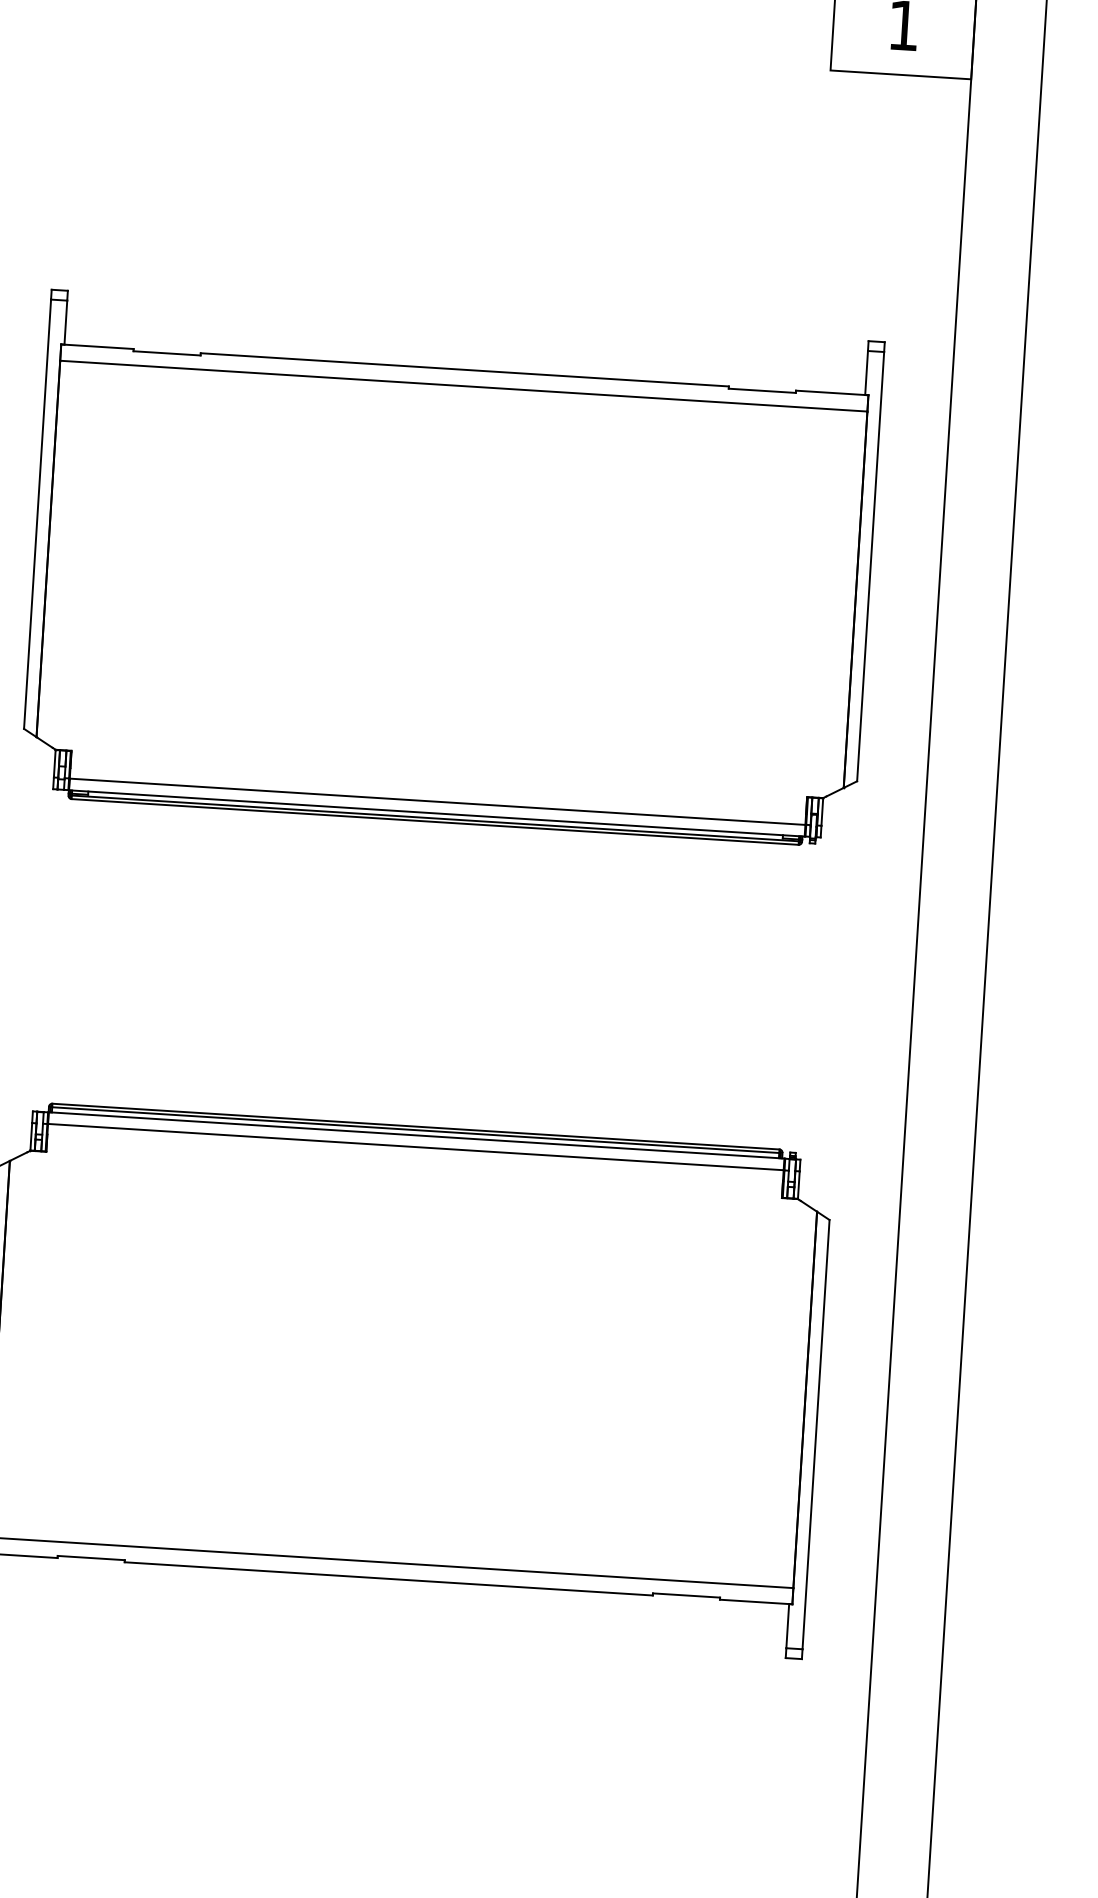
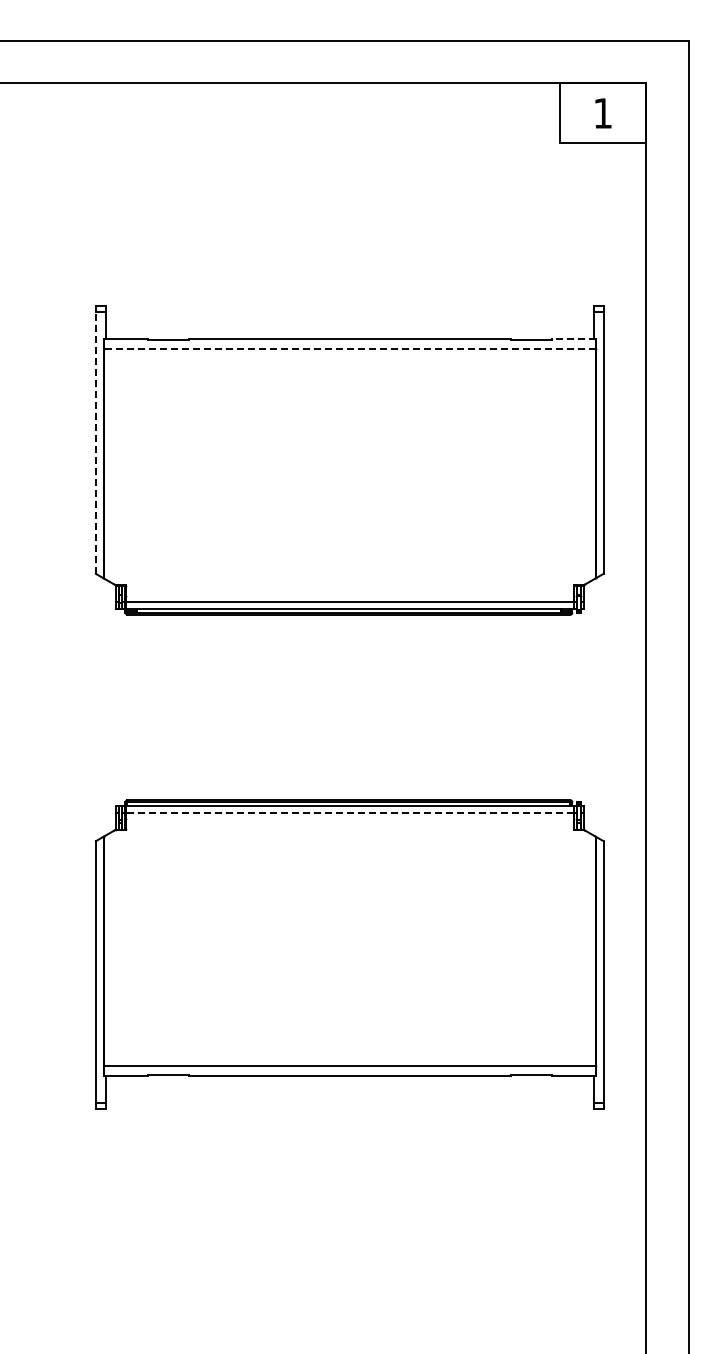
line: (463, 386) -> (349, 349), solid -> dashed
line: (832, 393) -> (573, 339), solid -> dashed
line: (36, 514) -> (95, 443), solid -> dashed
line: (415, 1146) -> (349, 812), solid -> dashed

